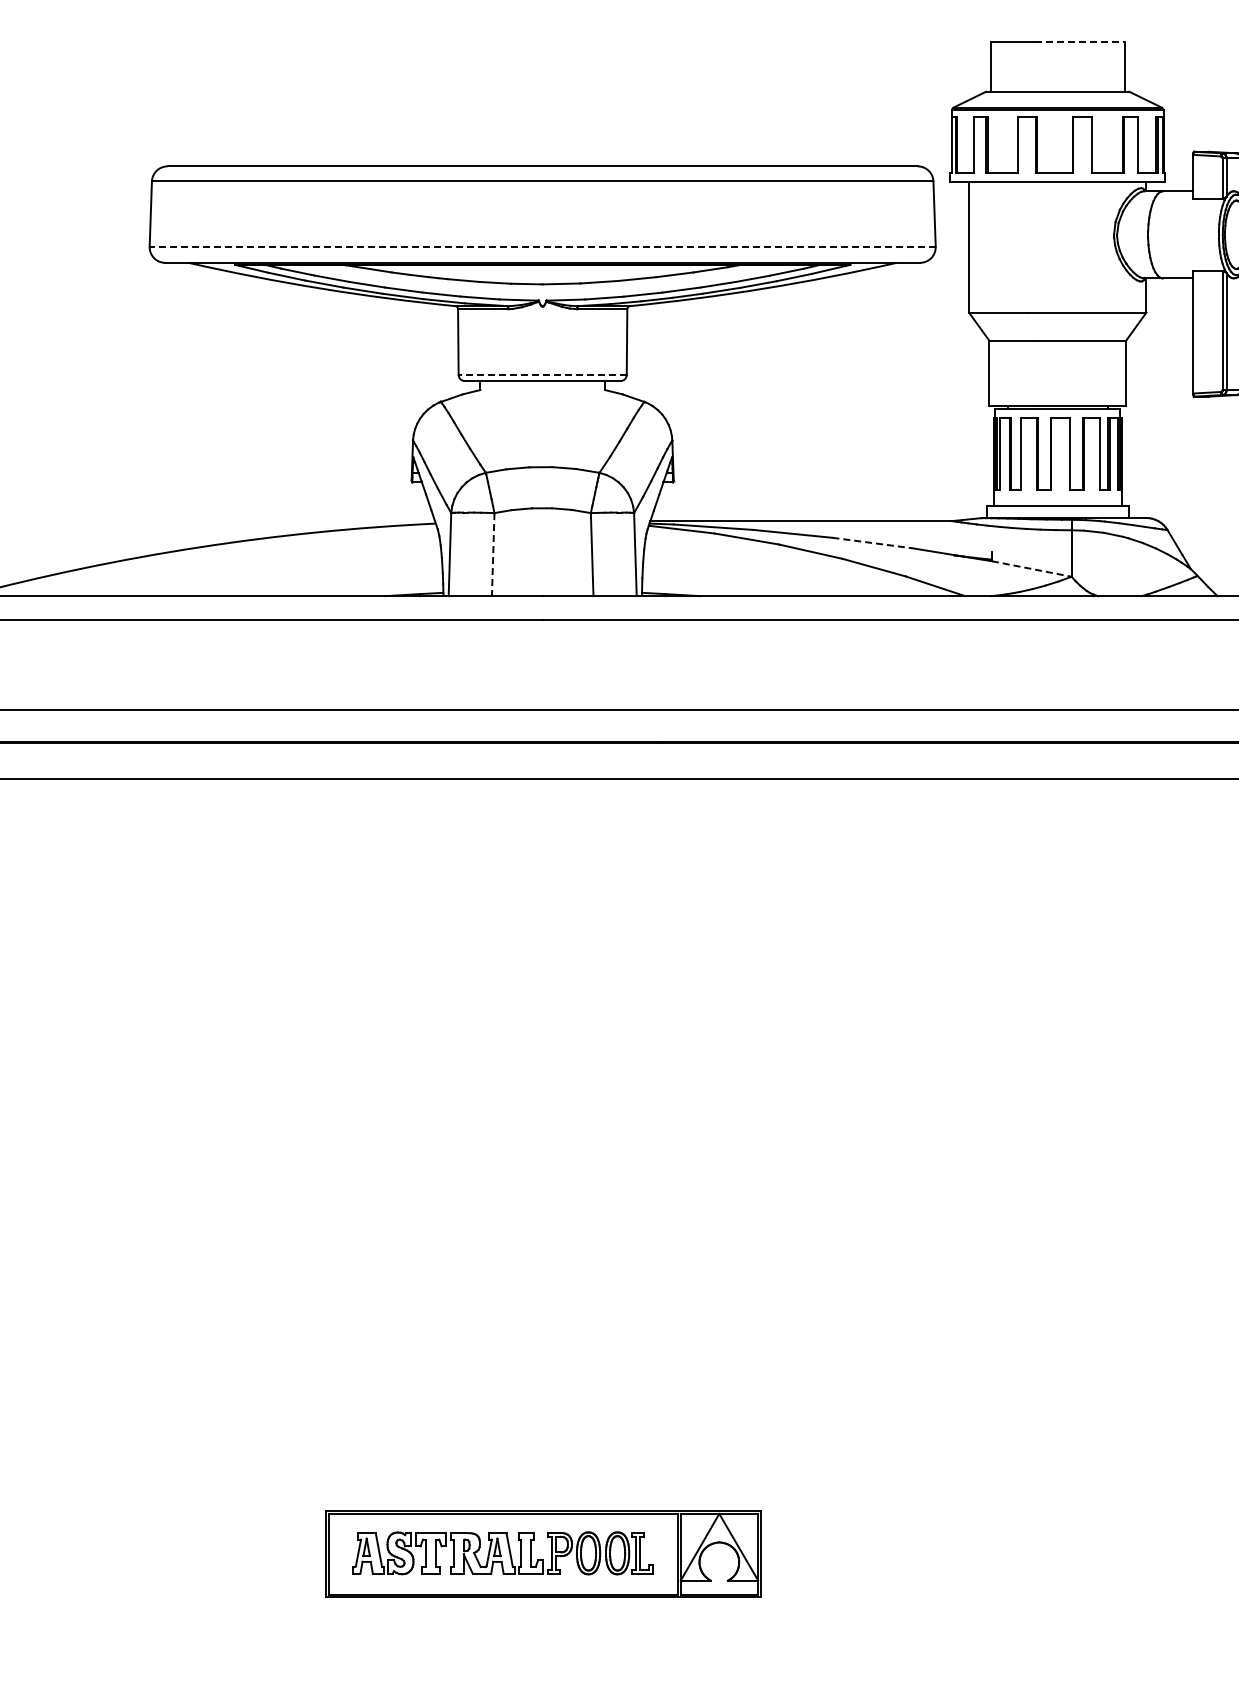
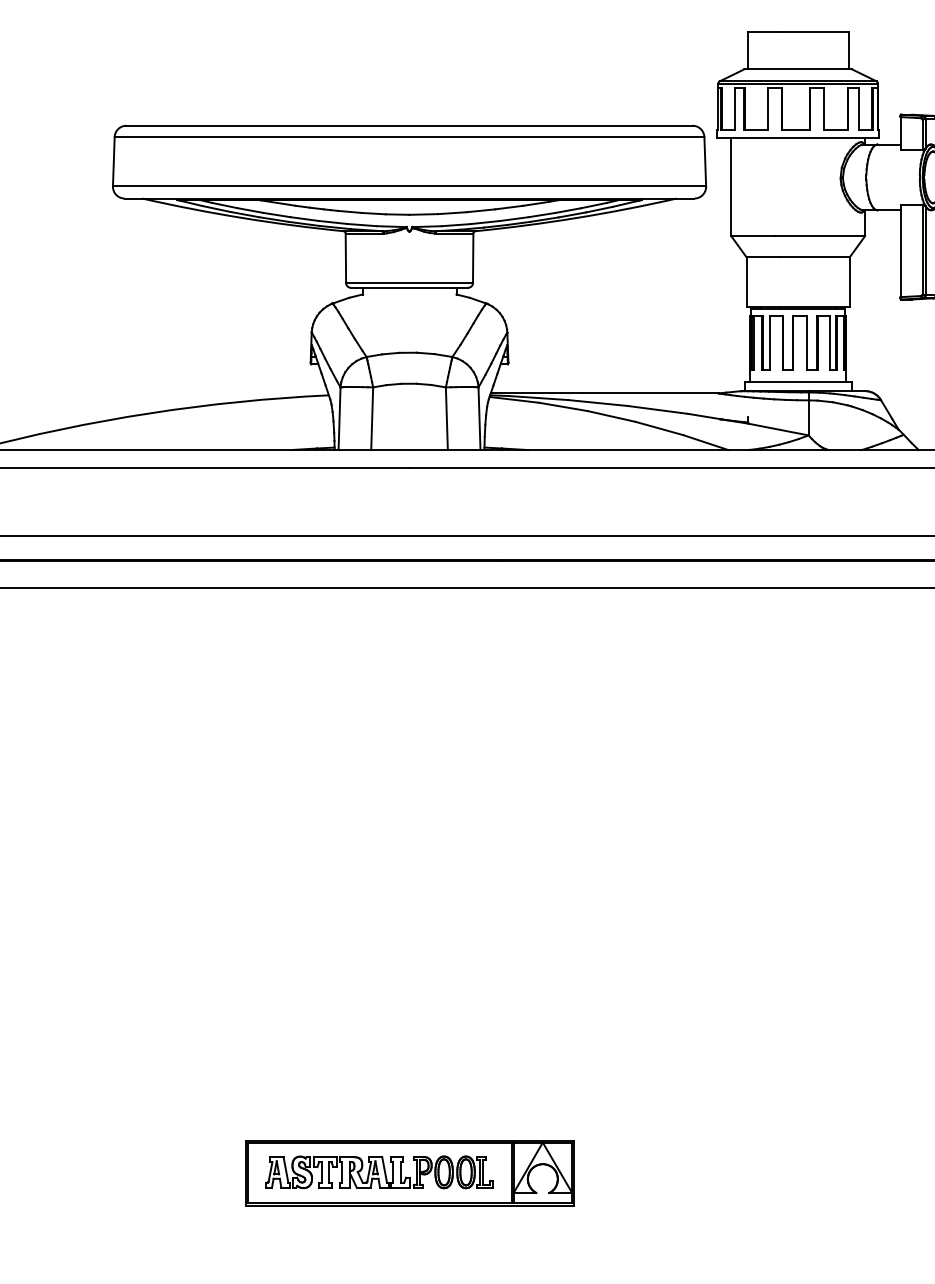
line: (1079, 41) -> (814, 31), dashed -> solid
line: (542, 246) -> (409, 186), dashed -> solid
line: (542, 374) -> (409, 282), dashed -> solid
line: (872, 543) -> (658, 410), dashed -> solid
line: (493, 554) -> (372, 418), dashed -> solid
line: (1031, 569) -> (778, 429), dashed -> solid

